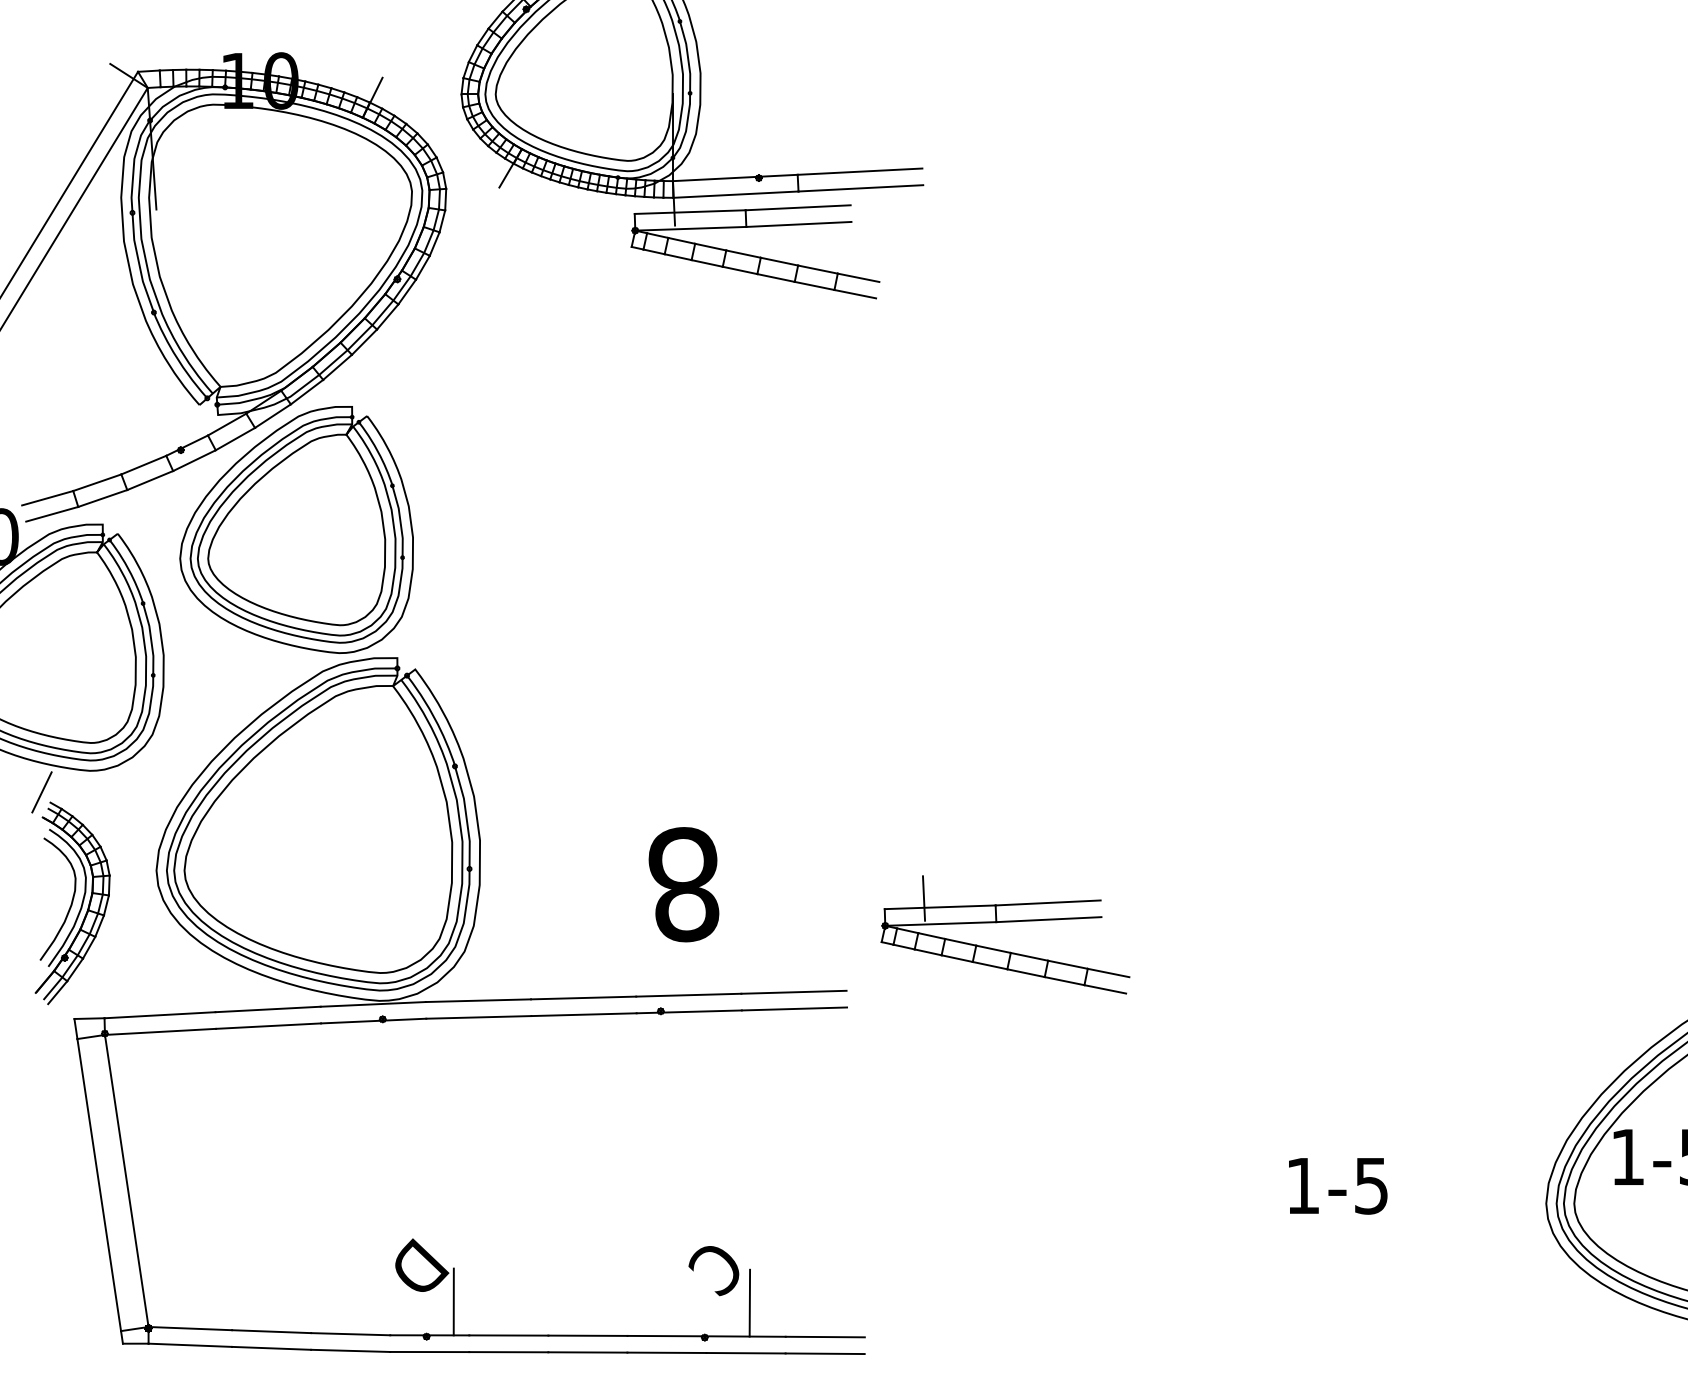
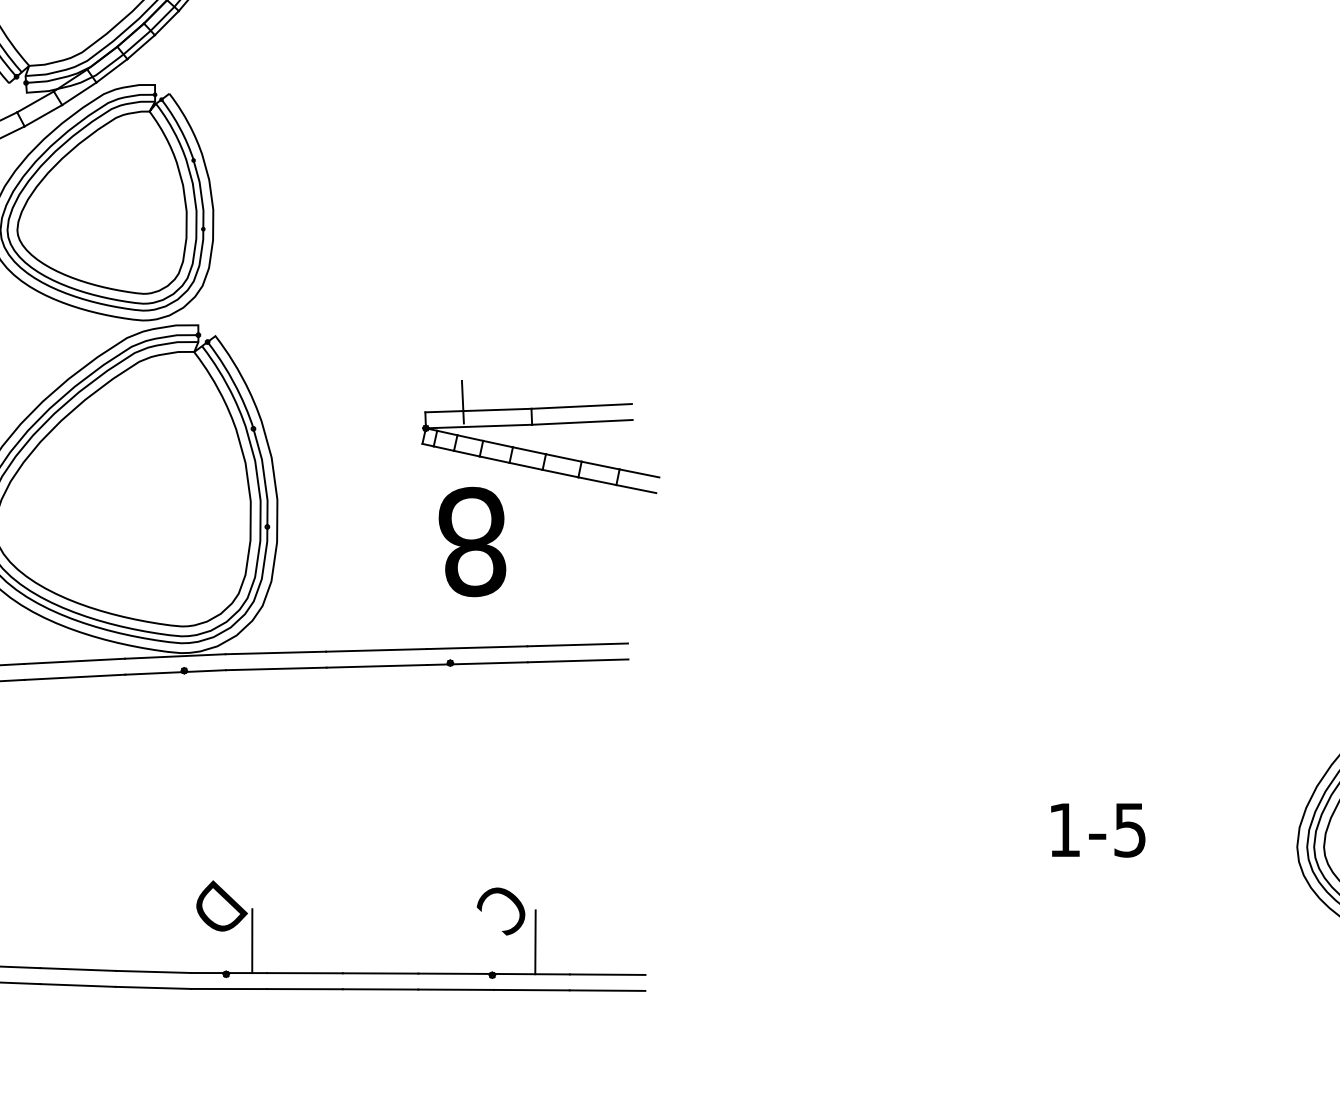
part: (1005, 922) -> (540, 425), moved

